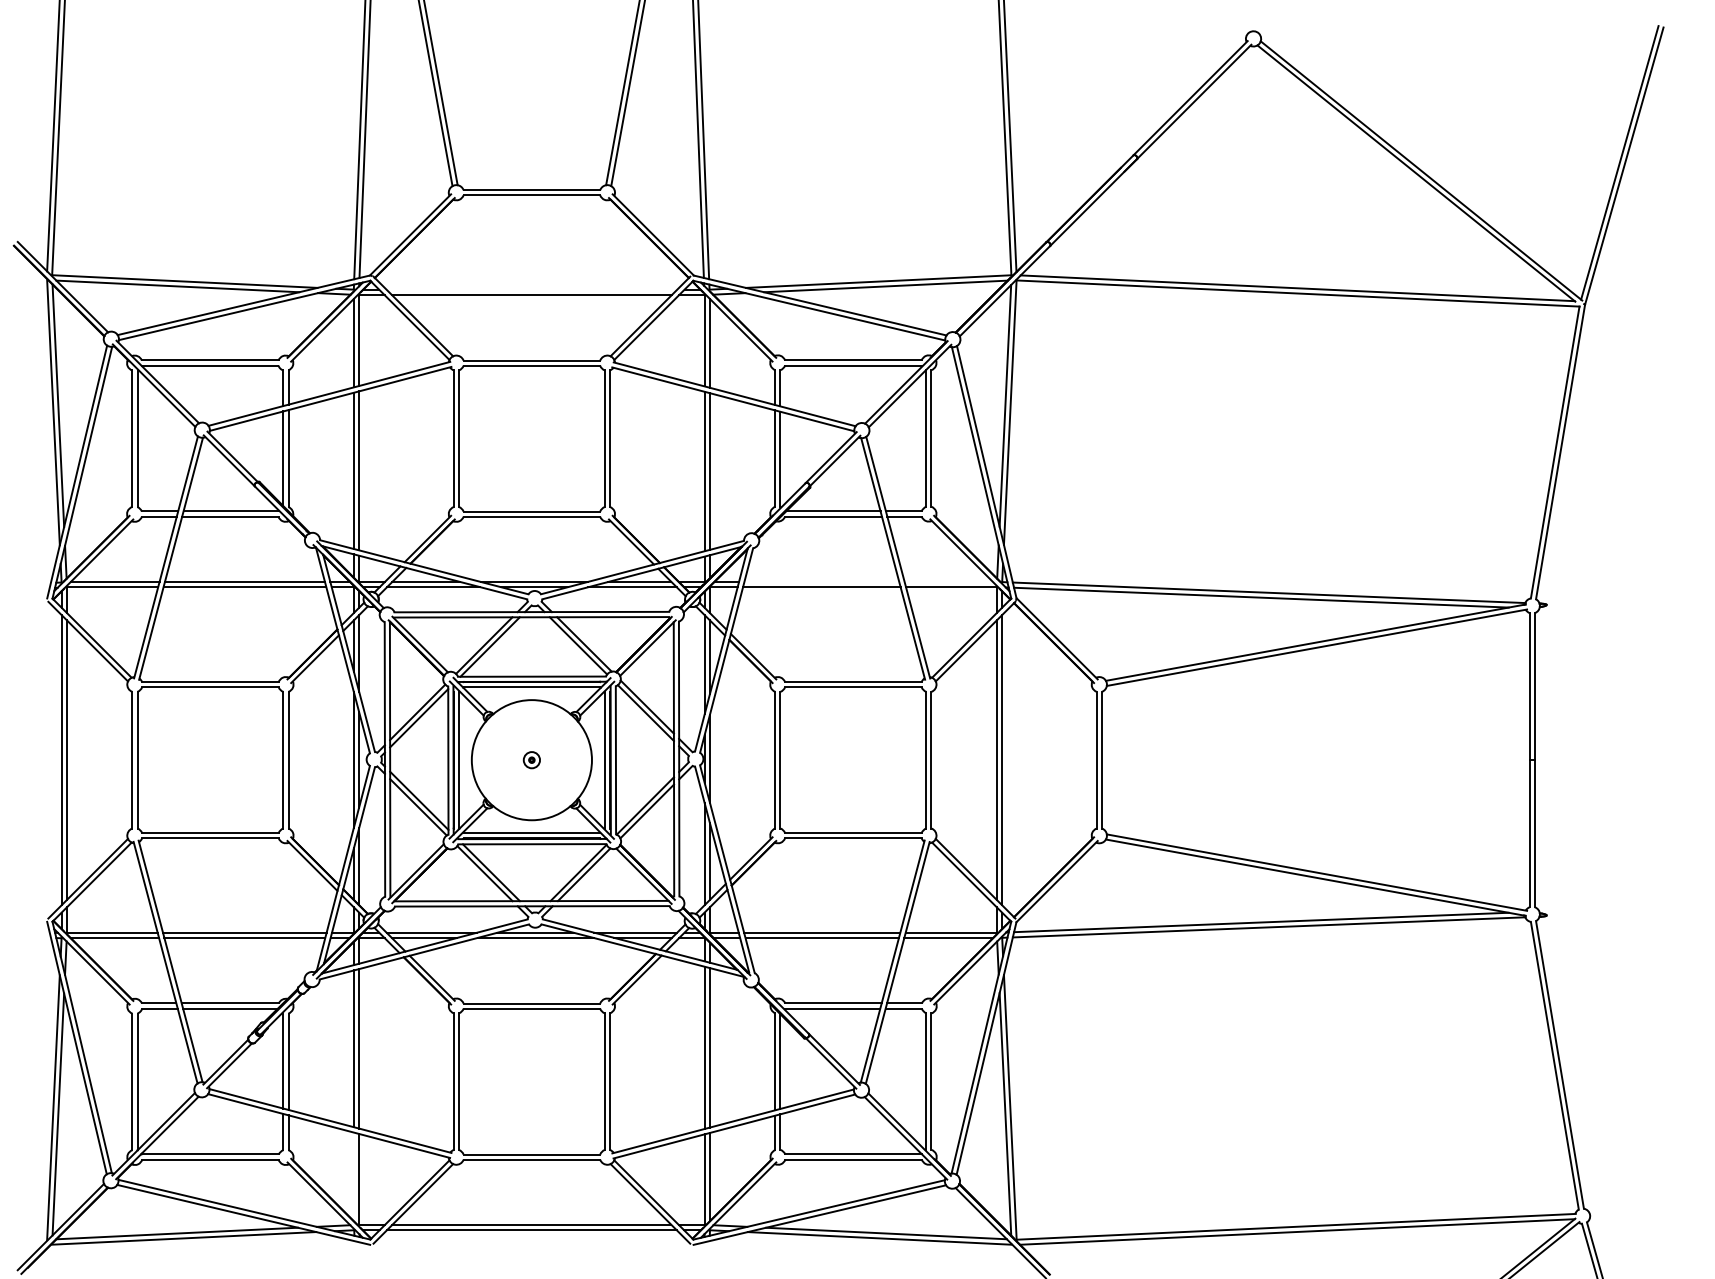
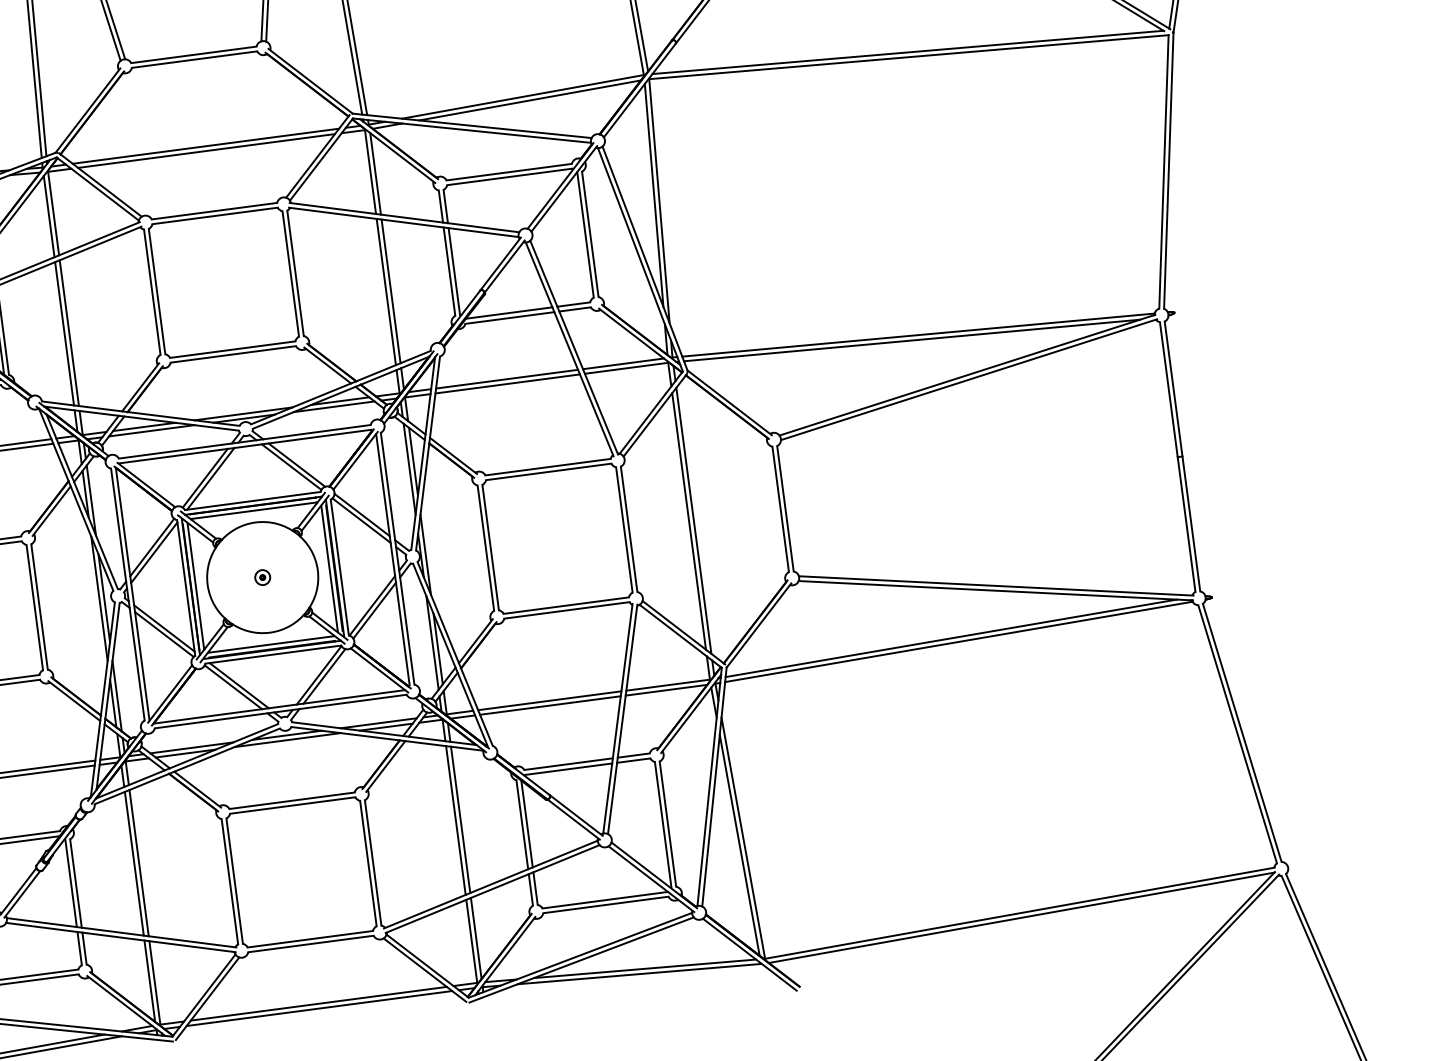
line: (531, 289) -> (205, 146), added
line: (821, 581) -> (506, 378), added
line: (948, 581) -> (623, 363), added
line: (353, 1176) -> (149, 980), added

